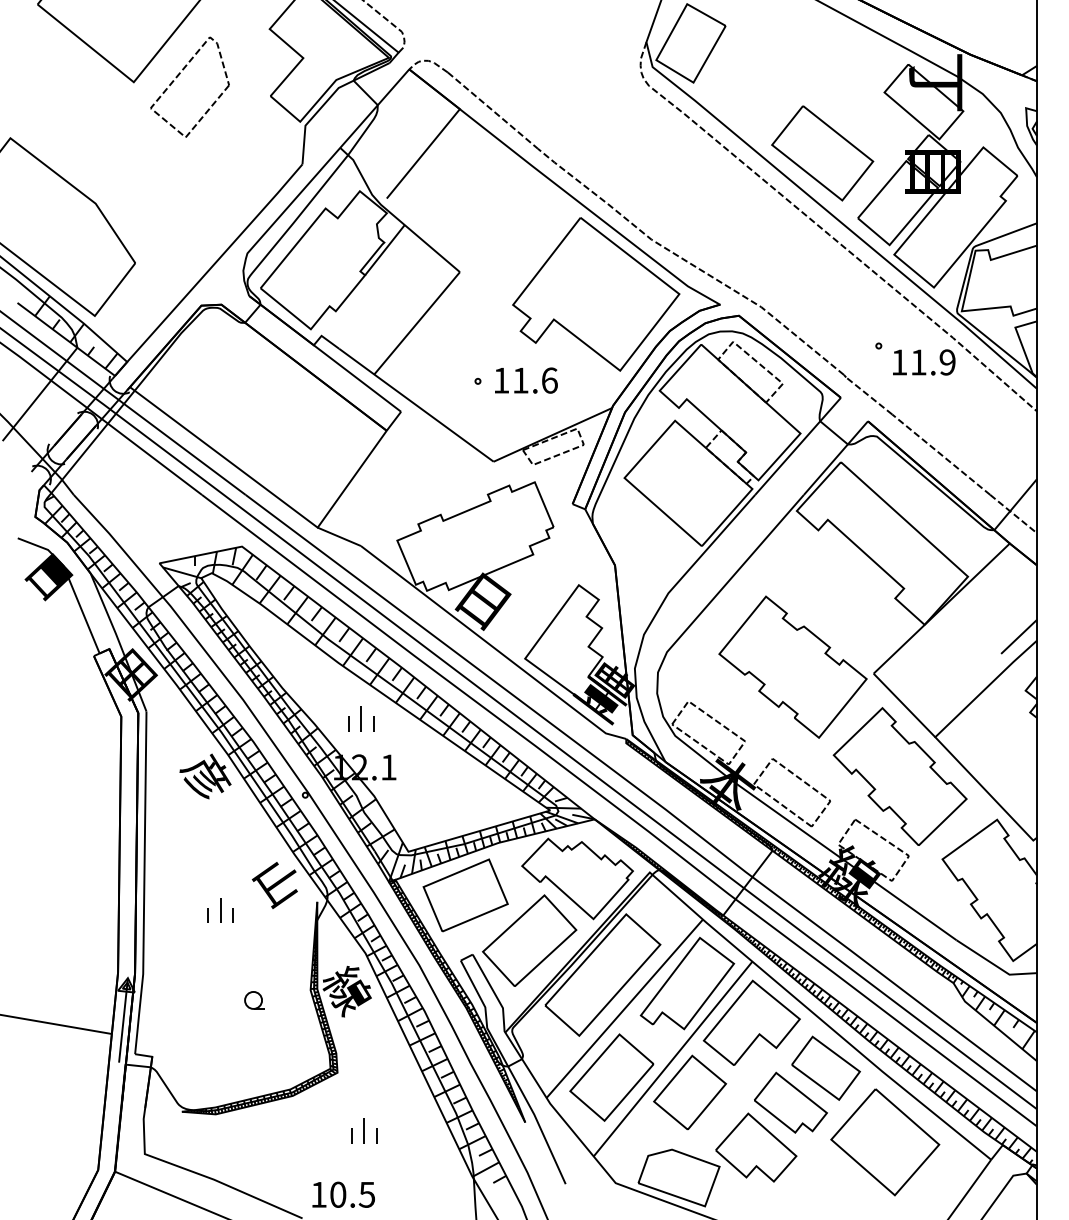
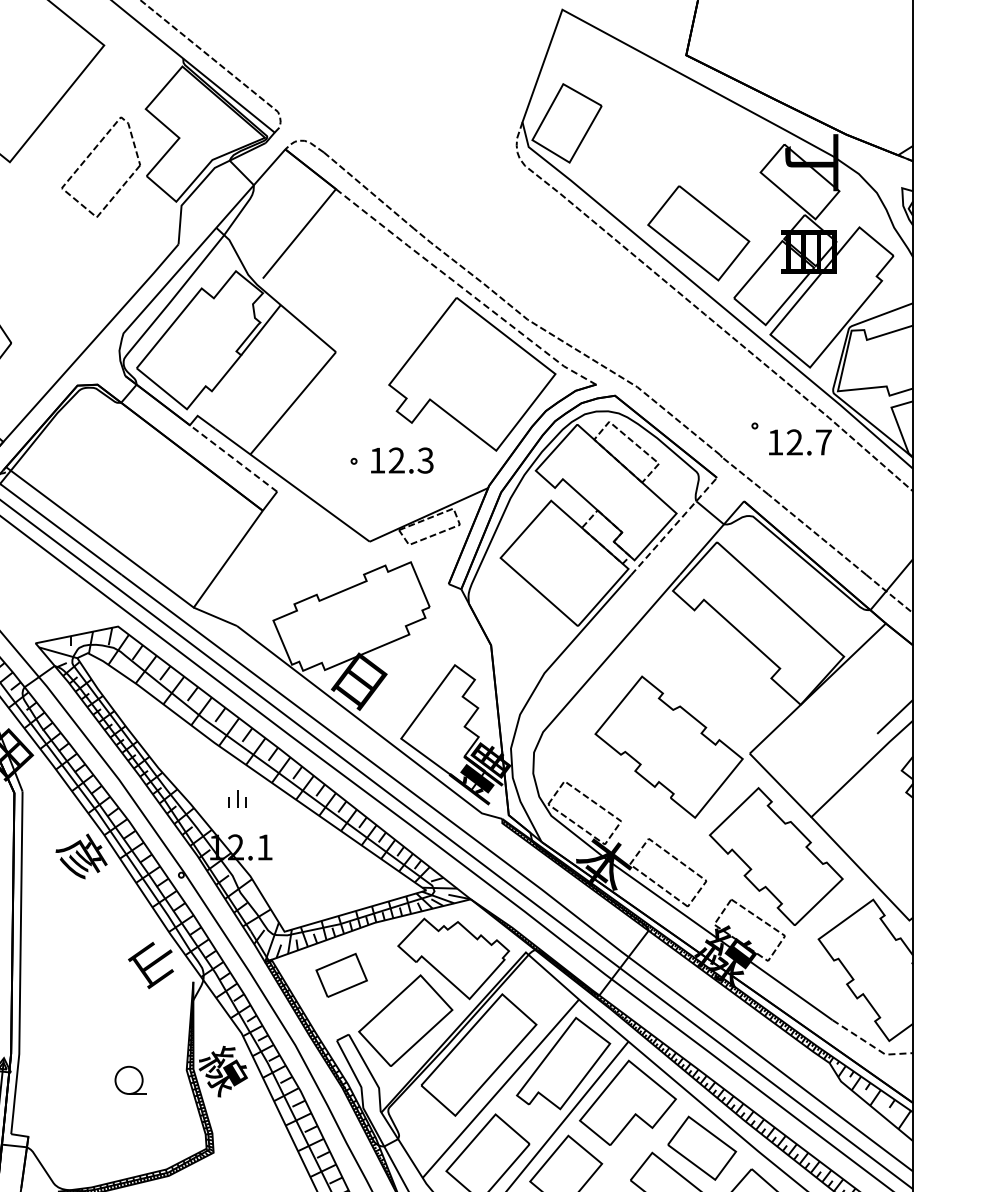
part: (179, 75) -> (90, 155), moved
line: (589, 209) -> (465, 289), solid -> dashed
text: (932, 362) -> (808, 442), 11.9 -> 12.7
line: (357, 378) -> (233, 458), solid -> dashed
text: (534, 380) -> (410, 460), 11.6 -> 12.3
line: (798, 445) -> (674, 525), solid -> dashed
part: (361, 718) -> (237, 798), size x0.7
part: (465, 895) -> (341, 975), size x0.6
part: (220, 910) -> (96, 990), removed
line: (995, 965) -> (871, 1045), solid -> dashed
part: (254, 1000) -> (130, 1080), size x1.6

